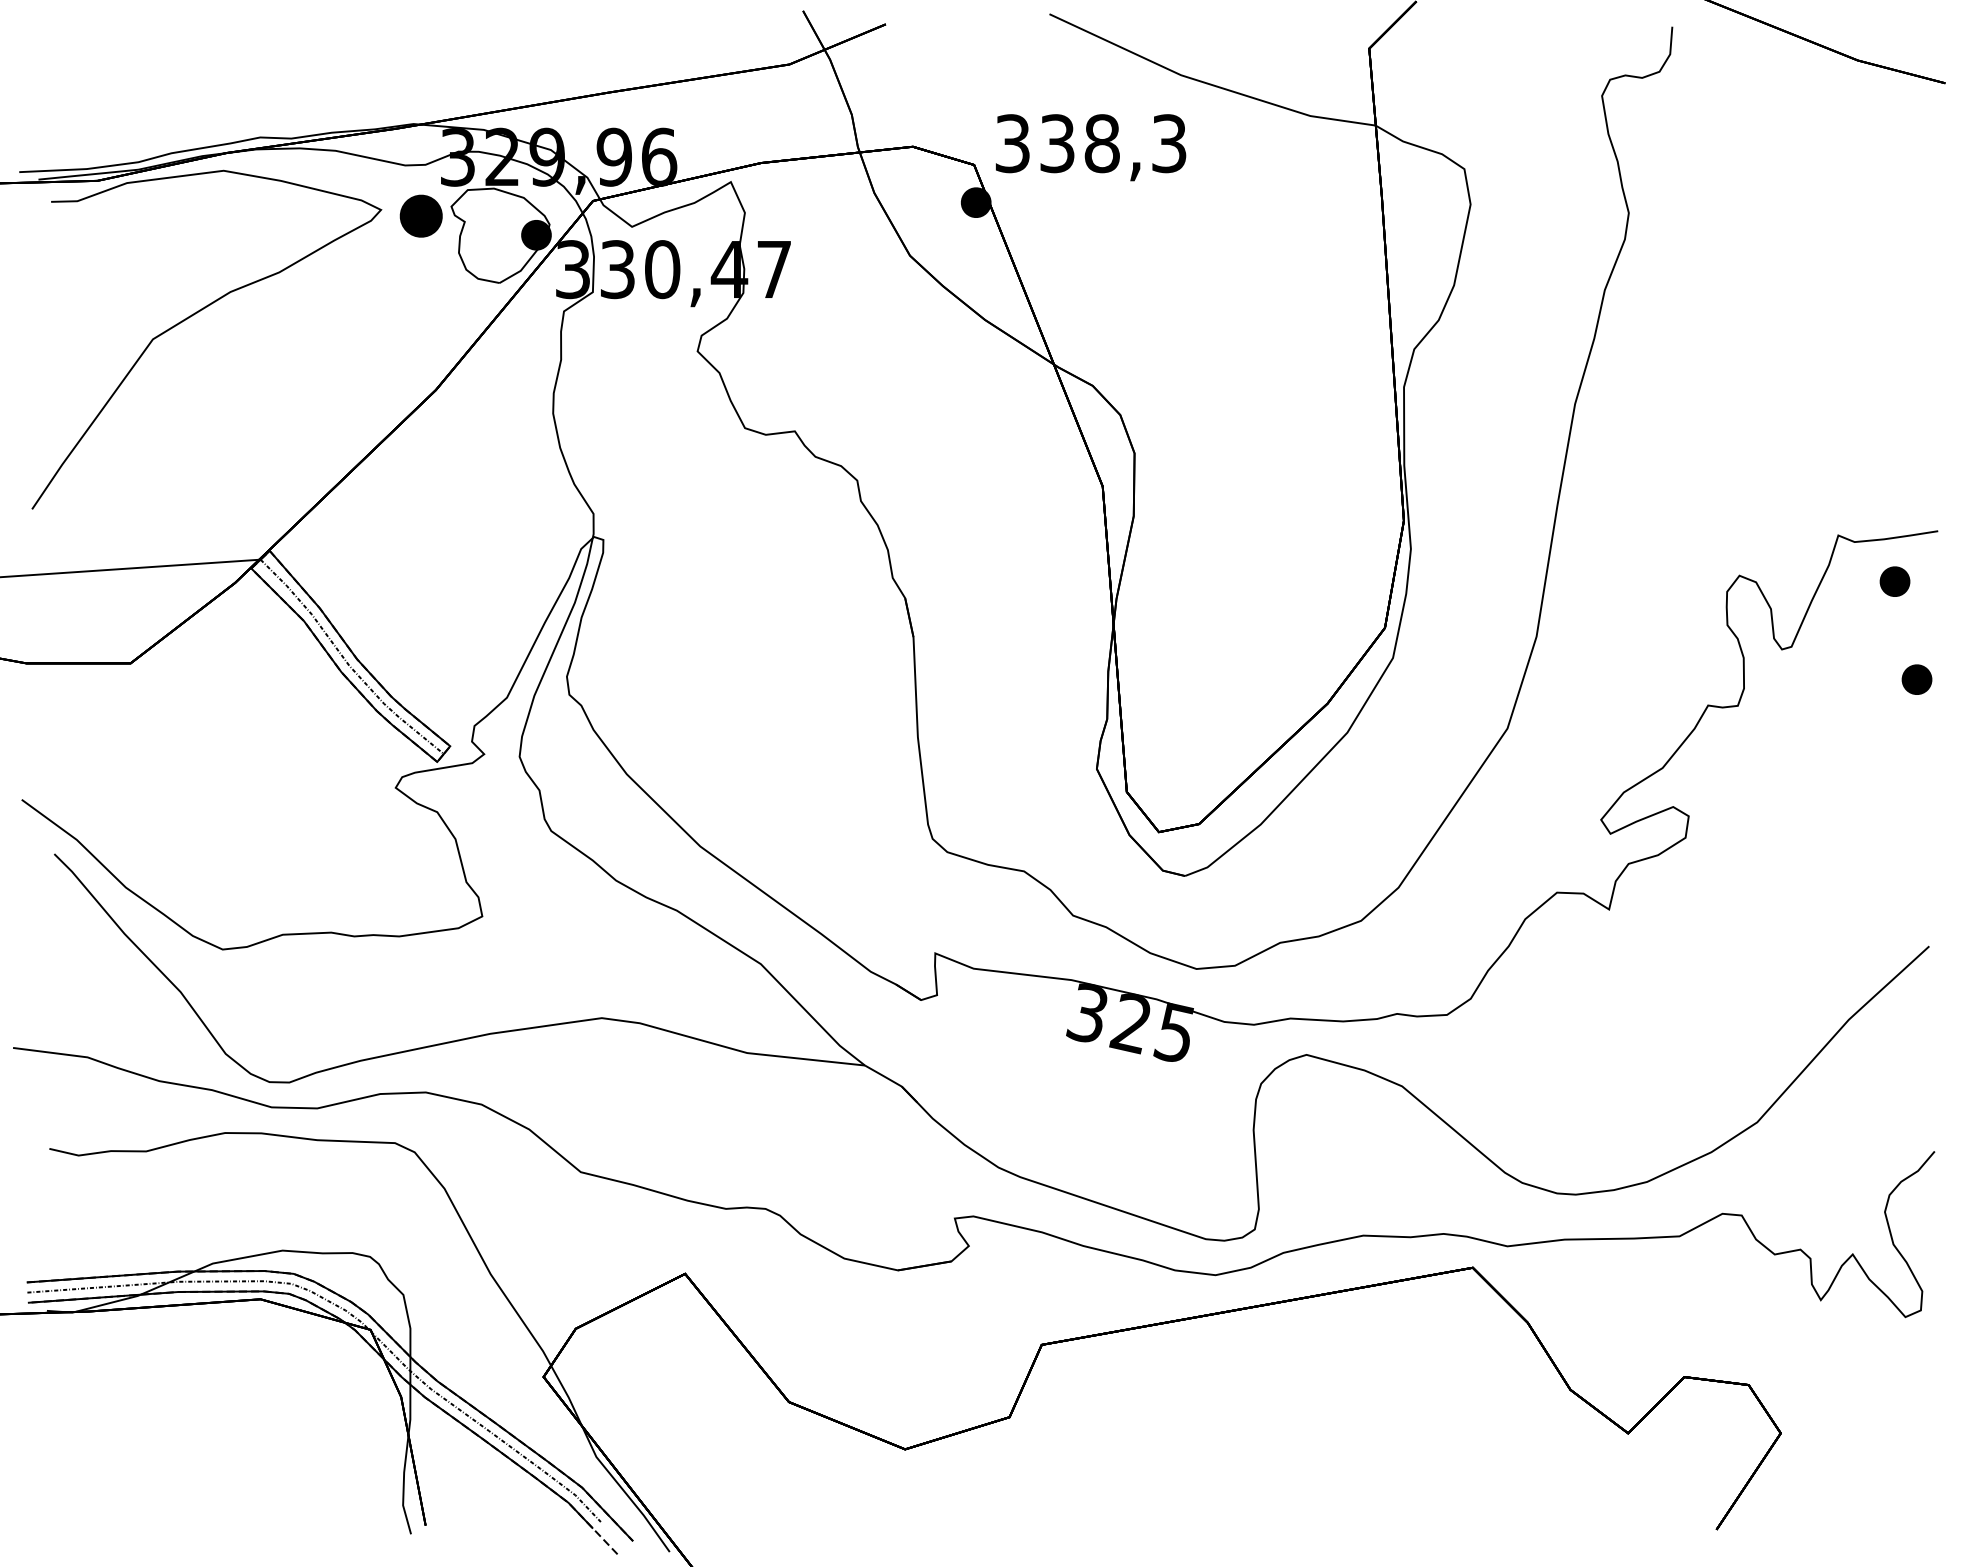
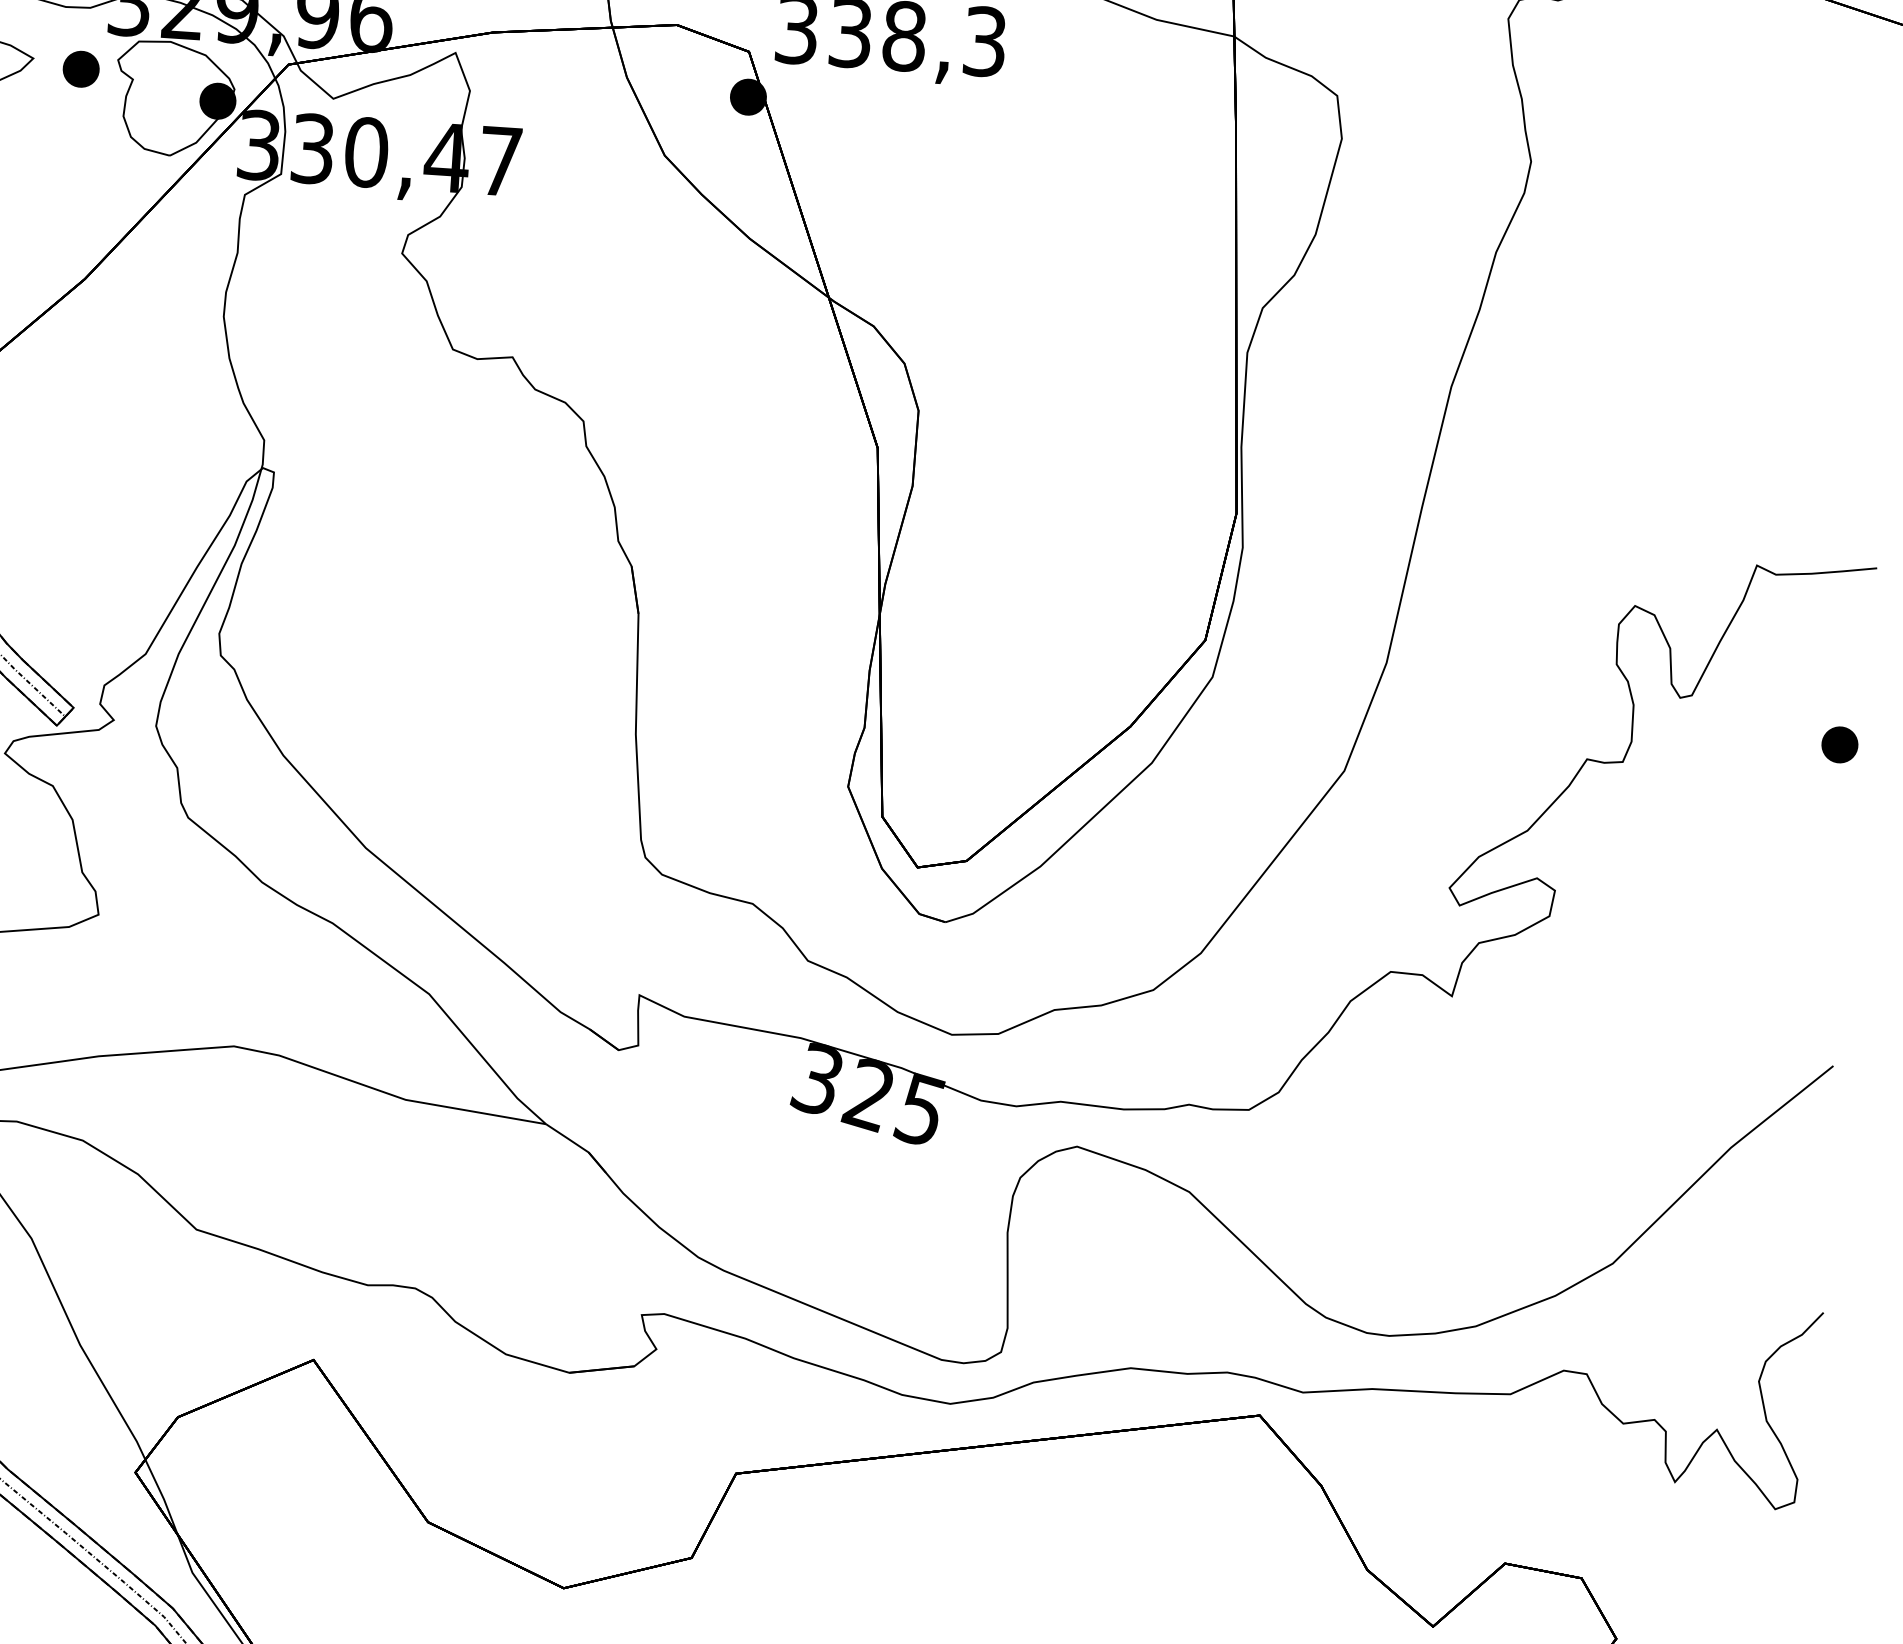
part: (421, 216) -> (81, 69), size x0.71
part: (1894, 581) -> (1820, 625), removed

